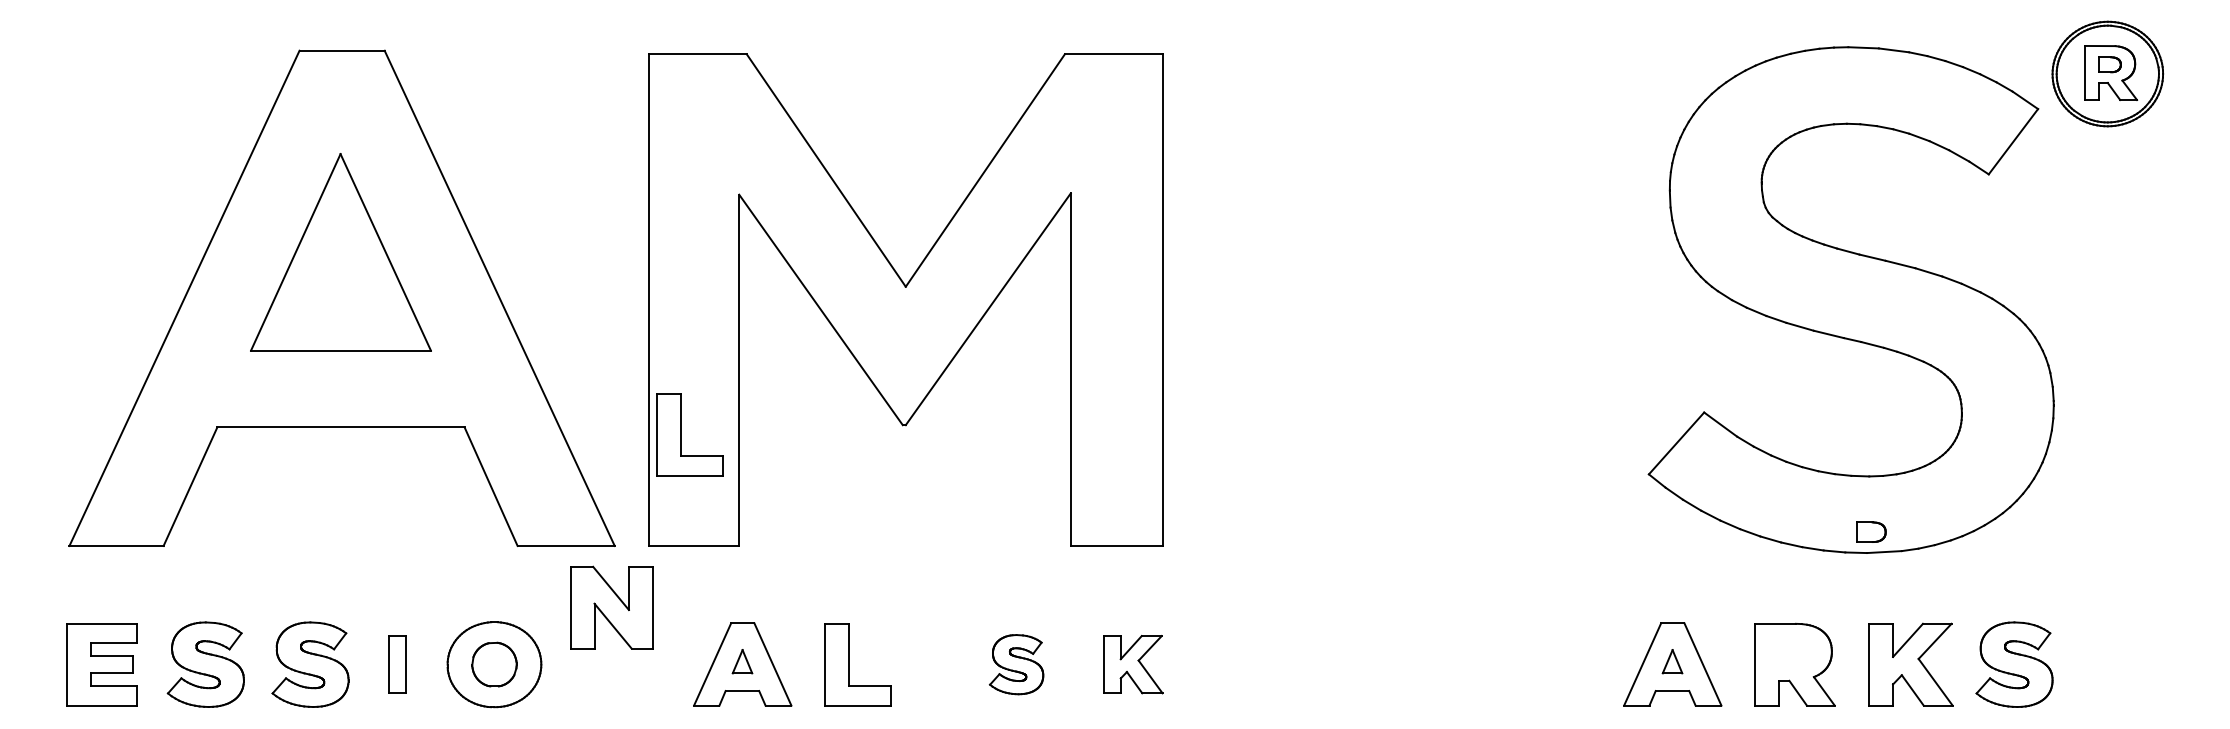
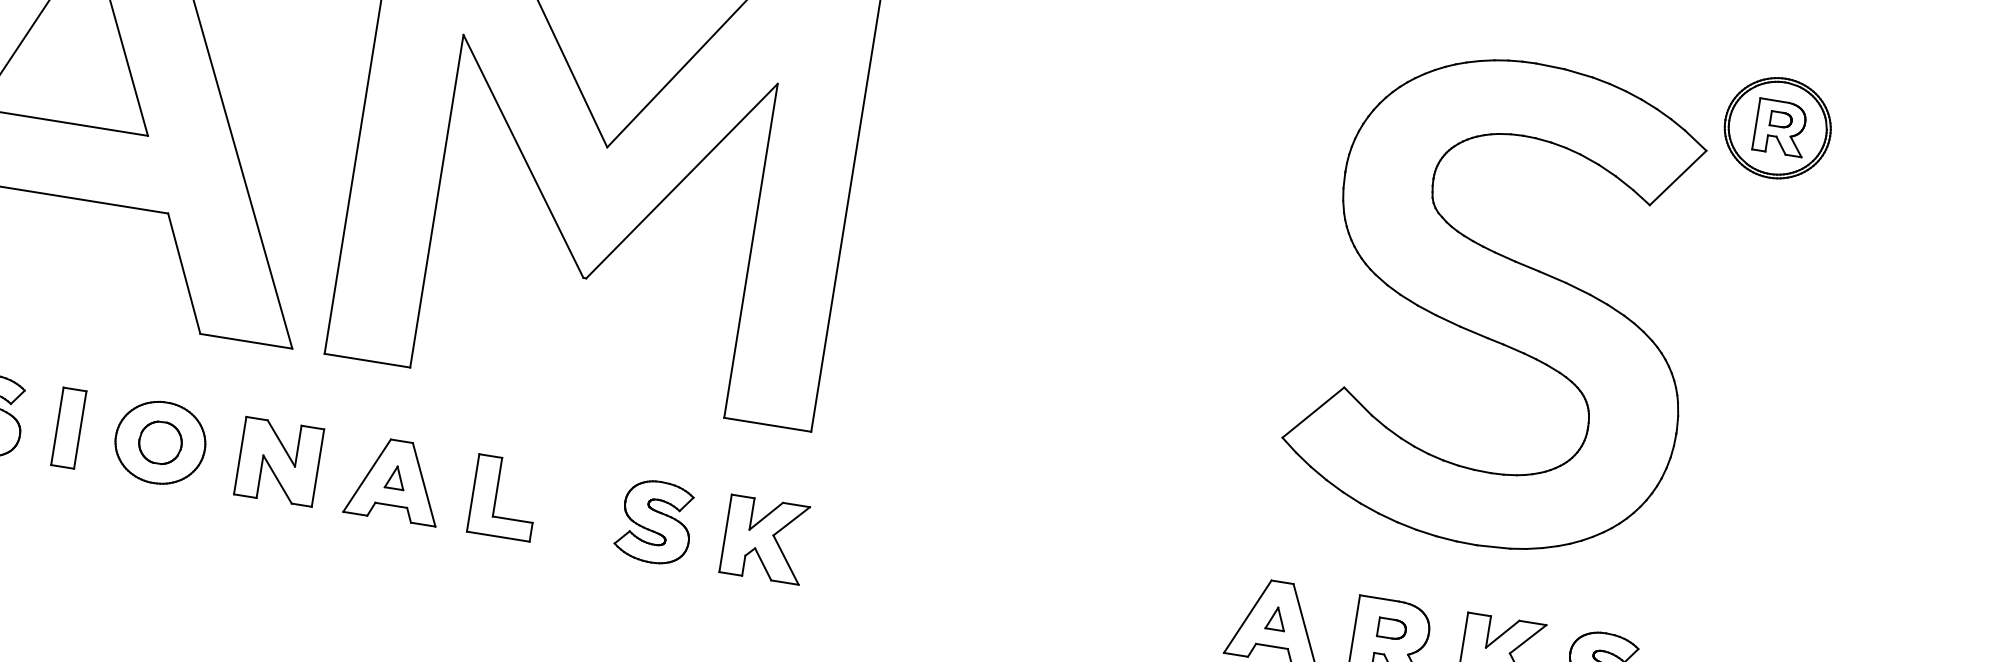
part: (681, 434) -> (372, 253), removed
part: (1871, 531) -> (1392, 628), moved
part: (611, 607) -> (278, 461), moved
part: (397, 664) -> (68, 427), size x1.43
part: (1016, 664) -> (654, 521), size x1.43
part: (1133, 664) -> (765, 539), size x1.43

